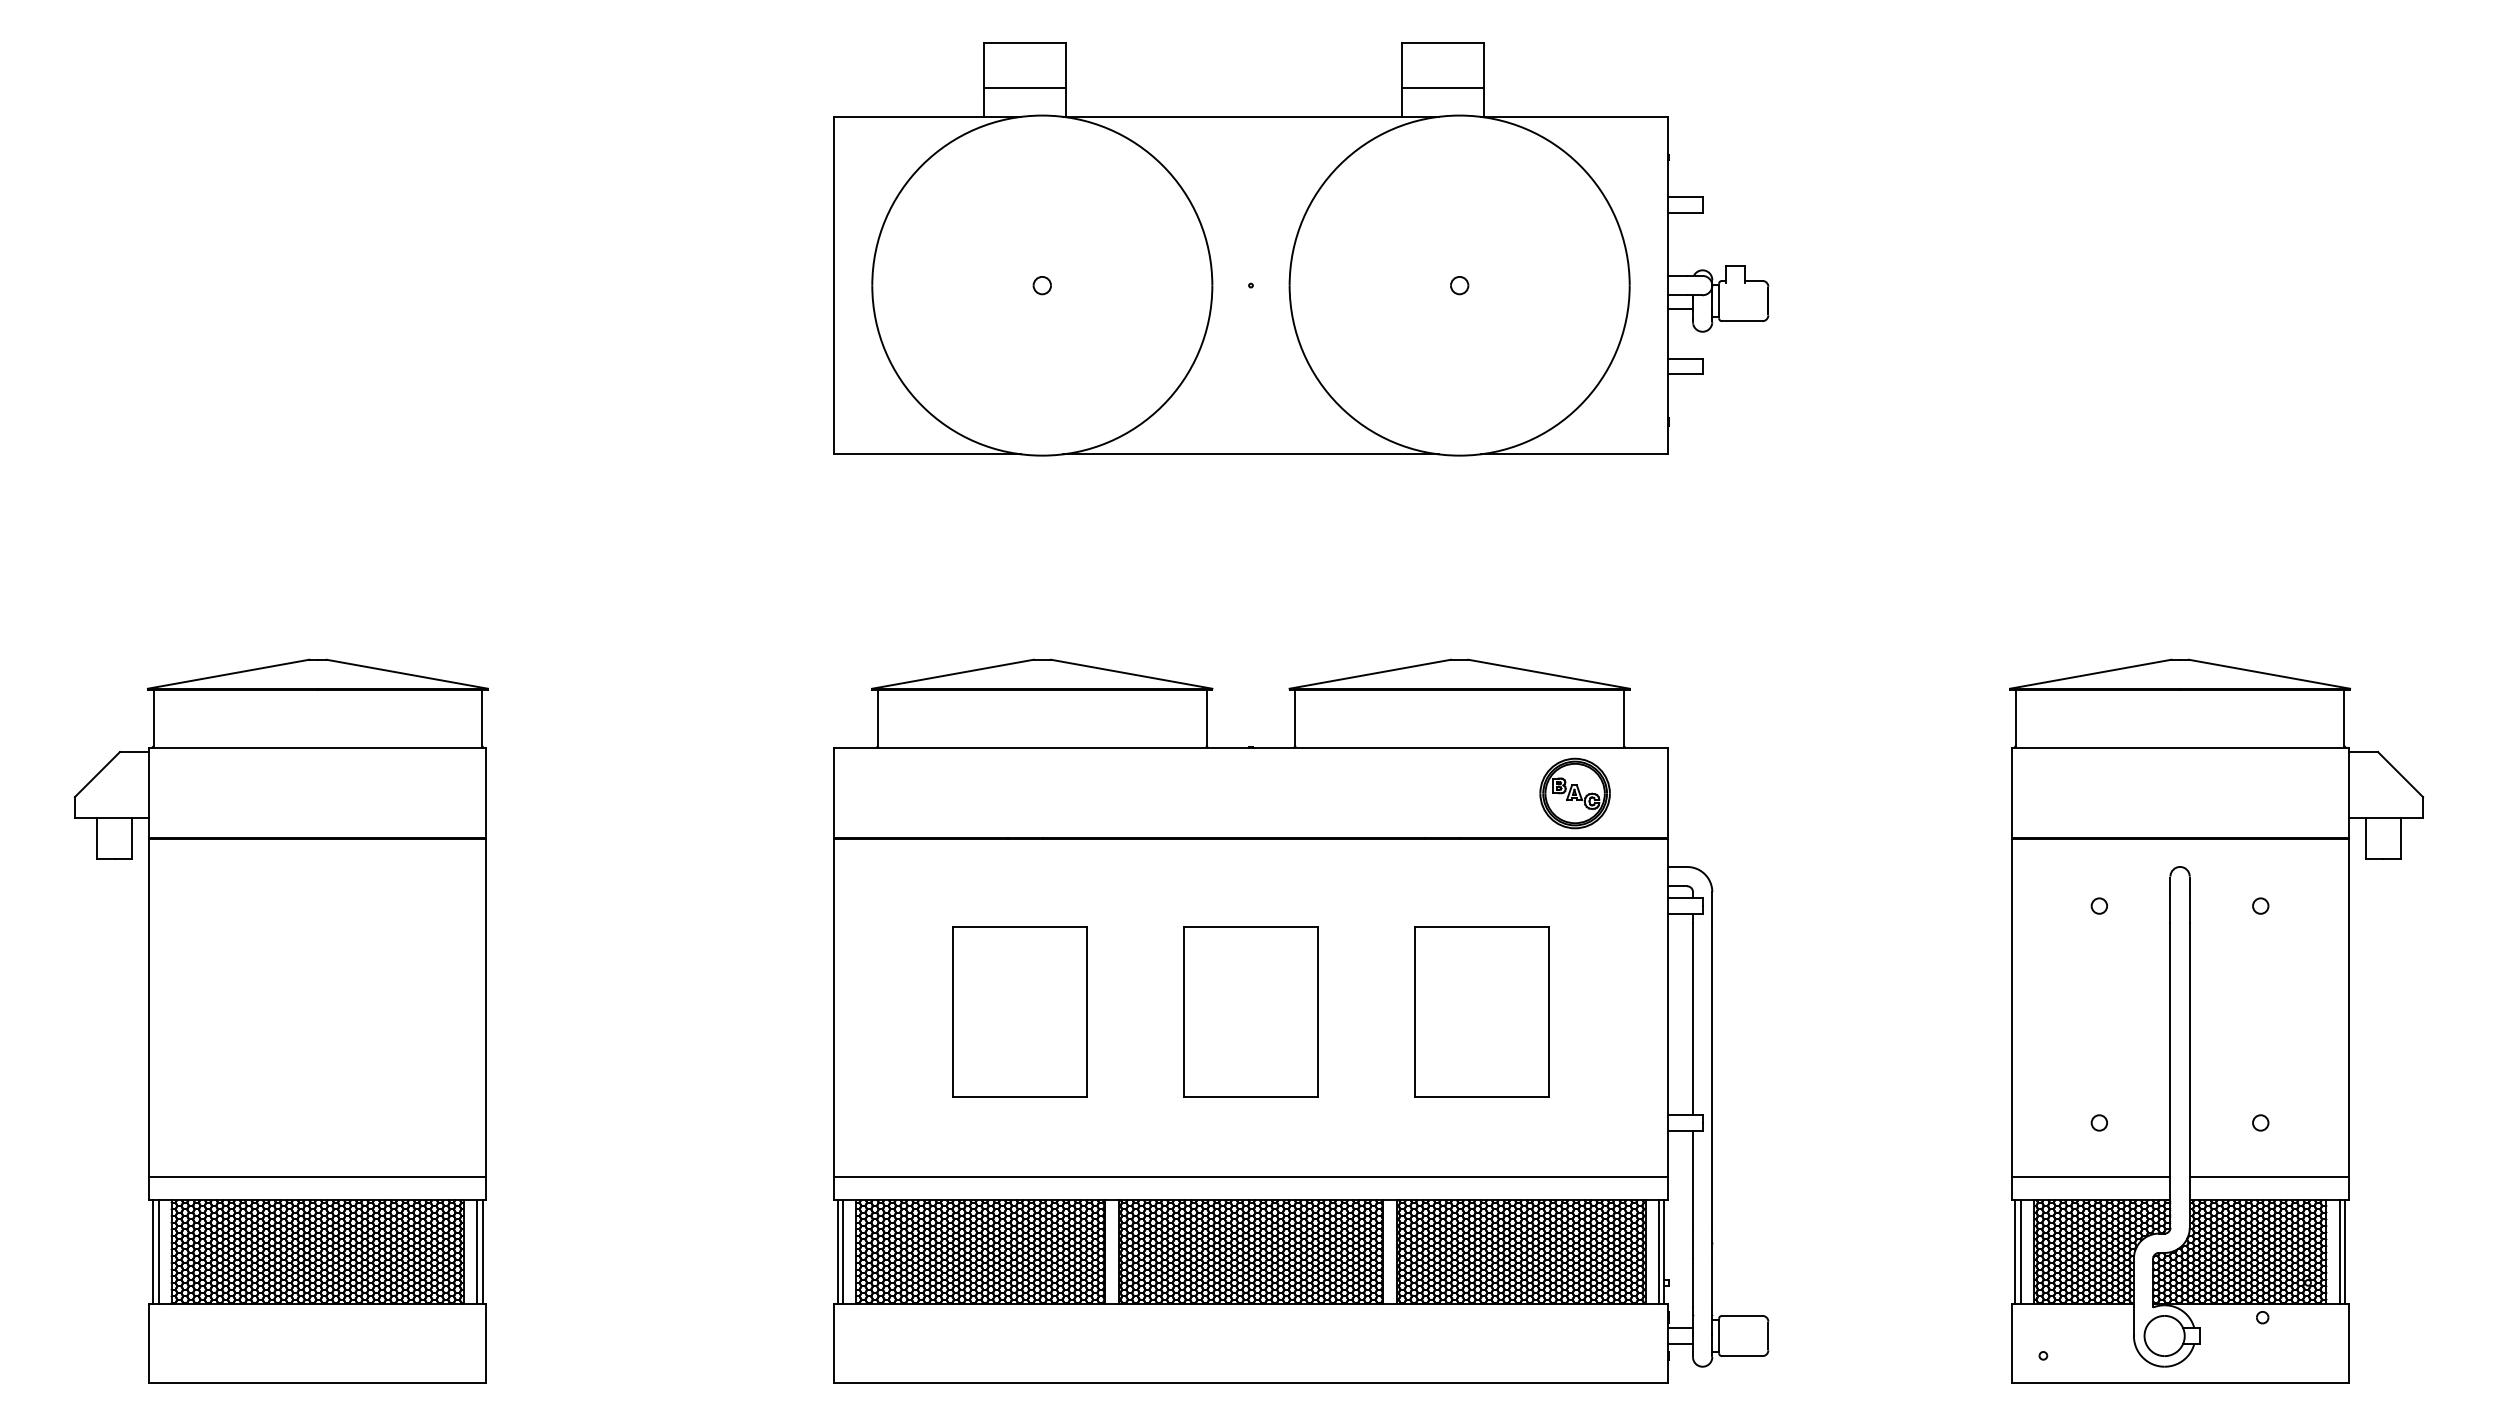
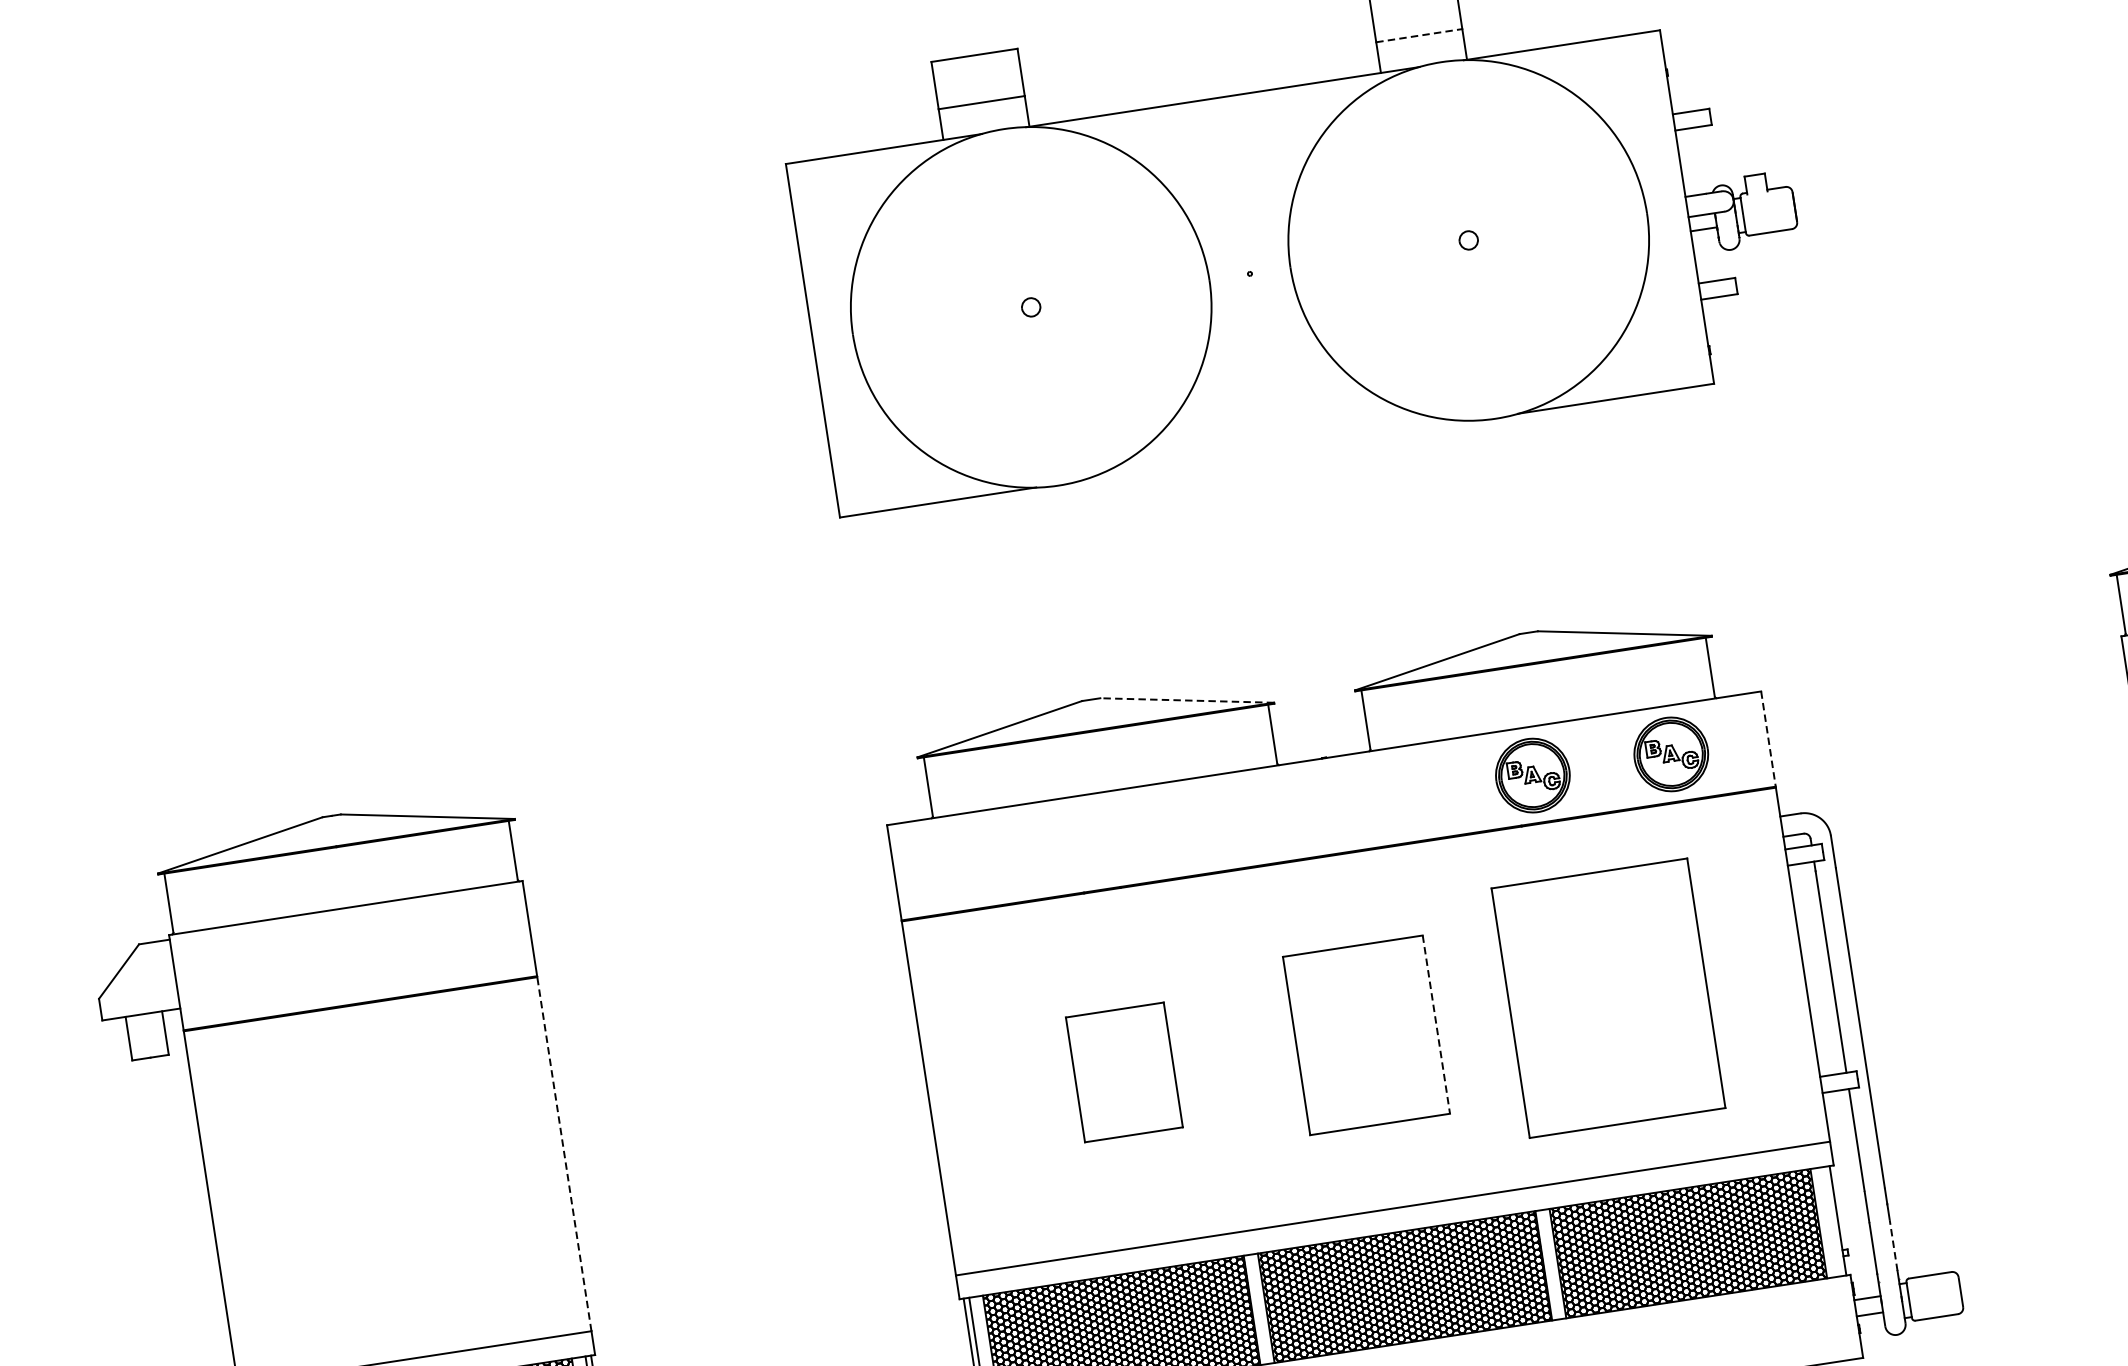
line: (1443, 87) -> (1420, 35), solid -> dashed
line: (1250, 454) -> (1276, 451), removed
line: (1131, 674) -> (1187, 700), solid -> dashed
part: (1442, 793) -> (1532, 775), added
line: (1667, 793) -> (1768, 739), solid -> dashed
line: (486, 1008) -> (564, 1154), solid -> dashed
part: (1019, 1011) -> (1123, 1072), size x0.7
part: (1481, 1011) -> (1608, 997), size x1.4
line: (1317, 1012) -> (1436, 1025), solid -> dashed
line: (1658, 1251) -> (1832, 1221), removed
line: (1712, 1282) -> (1893, 1245), solid -> dashed

